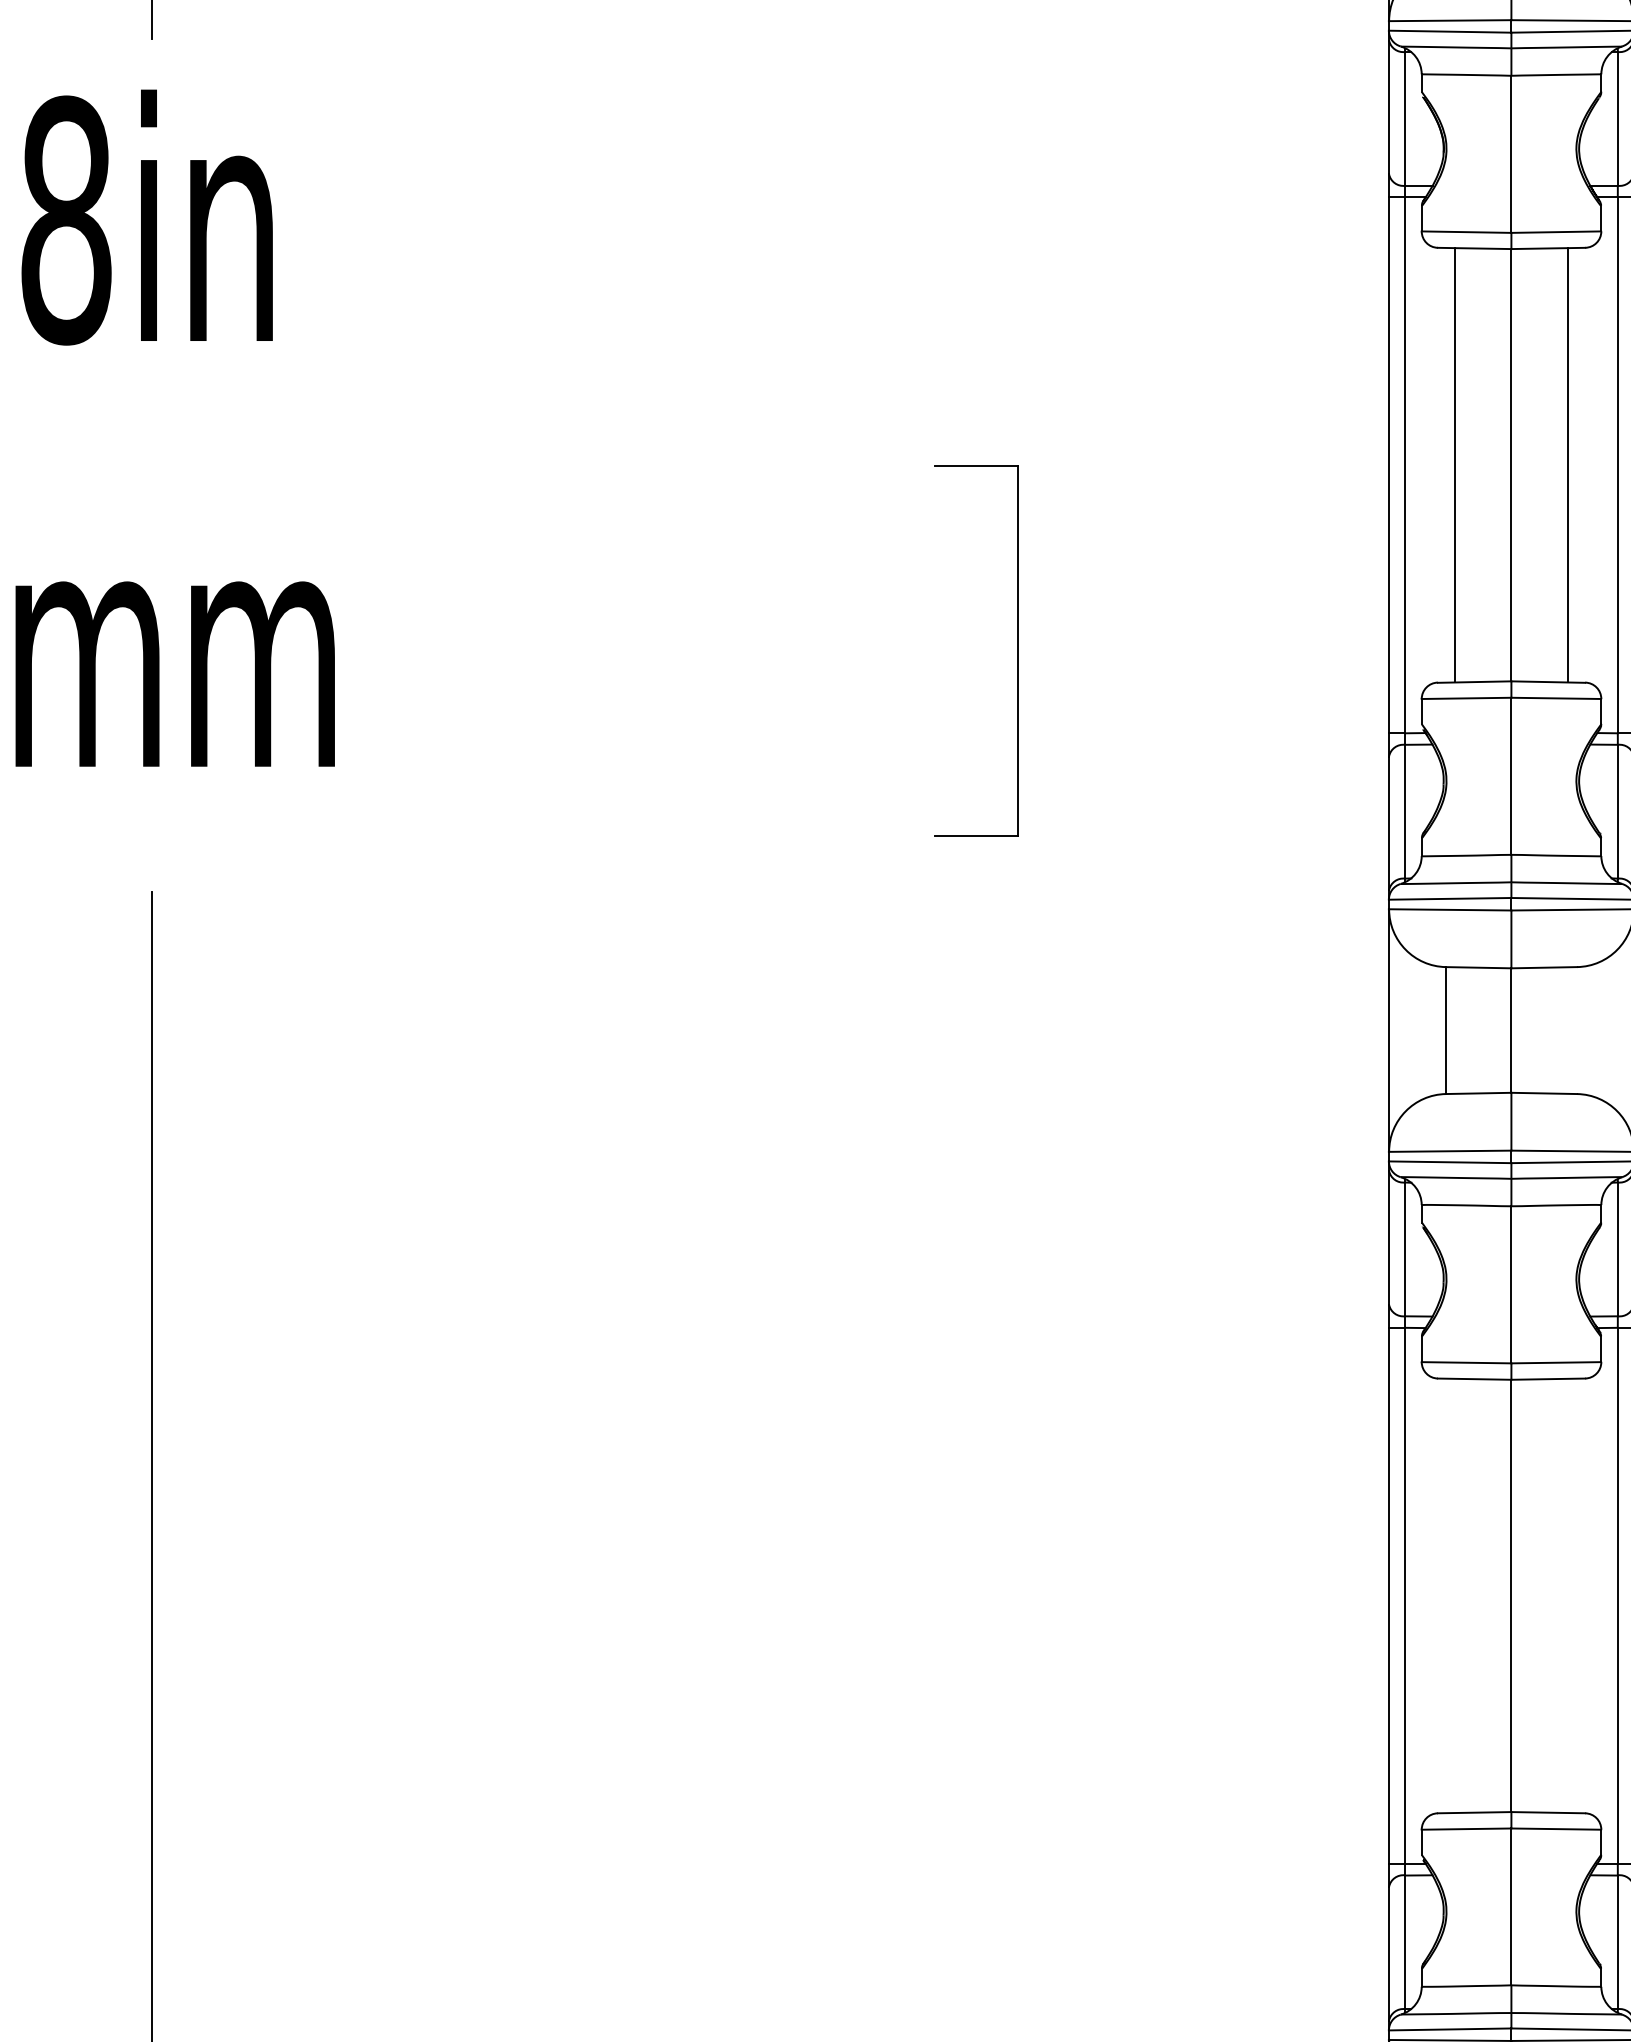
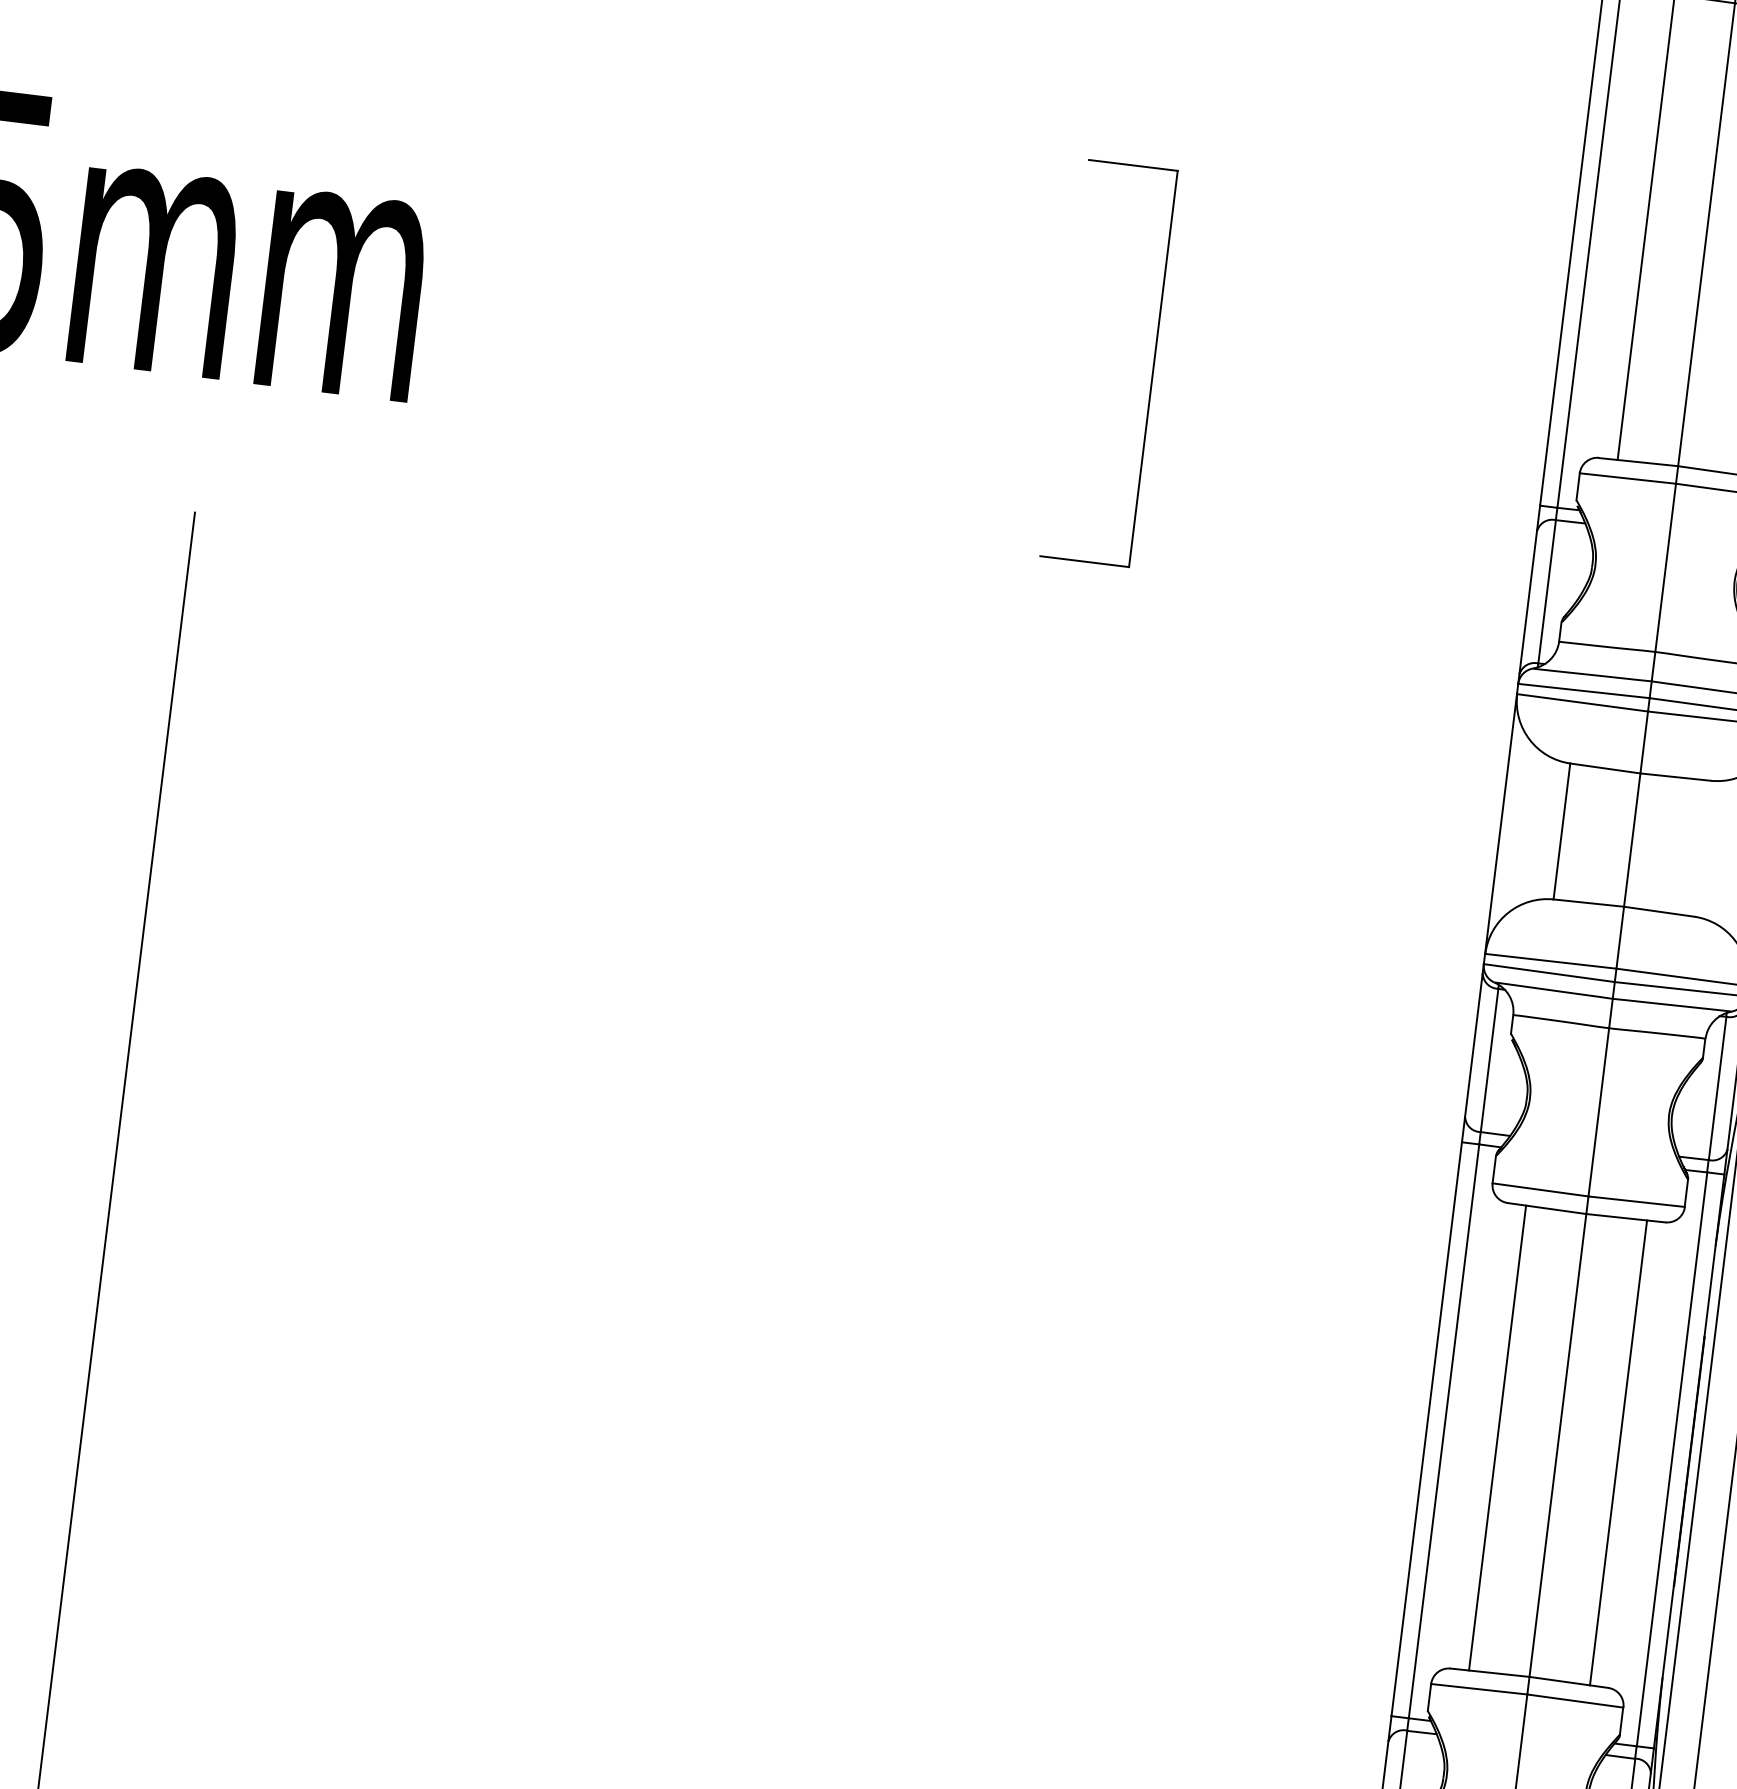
line: (1455, 1595) -> (1498, 1437), added
line: (1568, 1595) -> (1619, 1452), added

